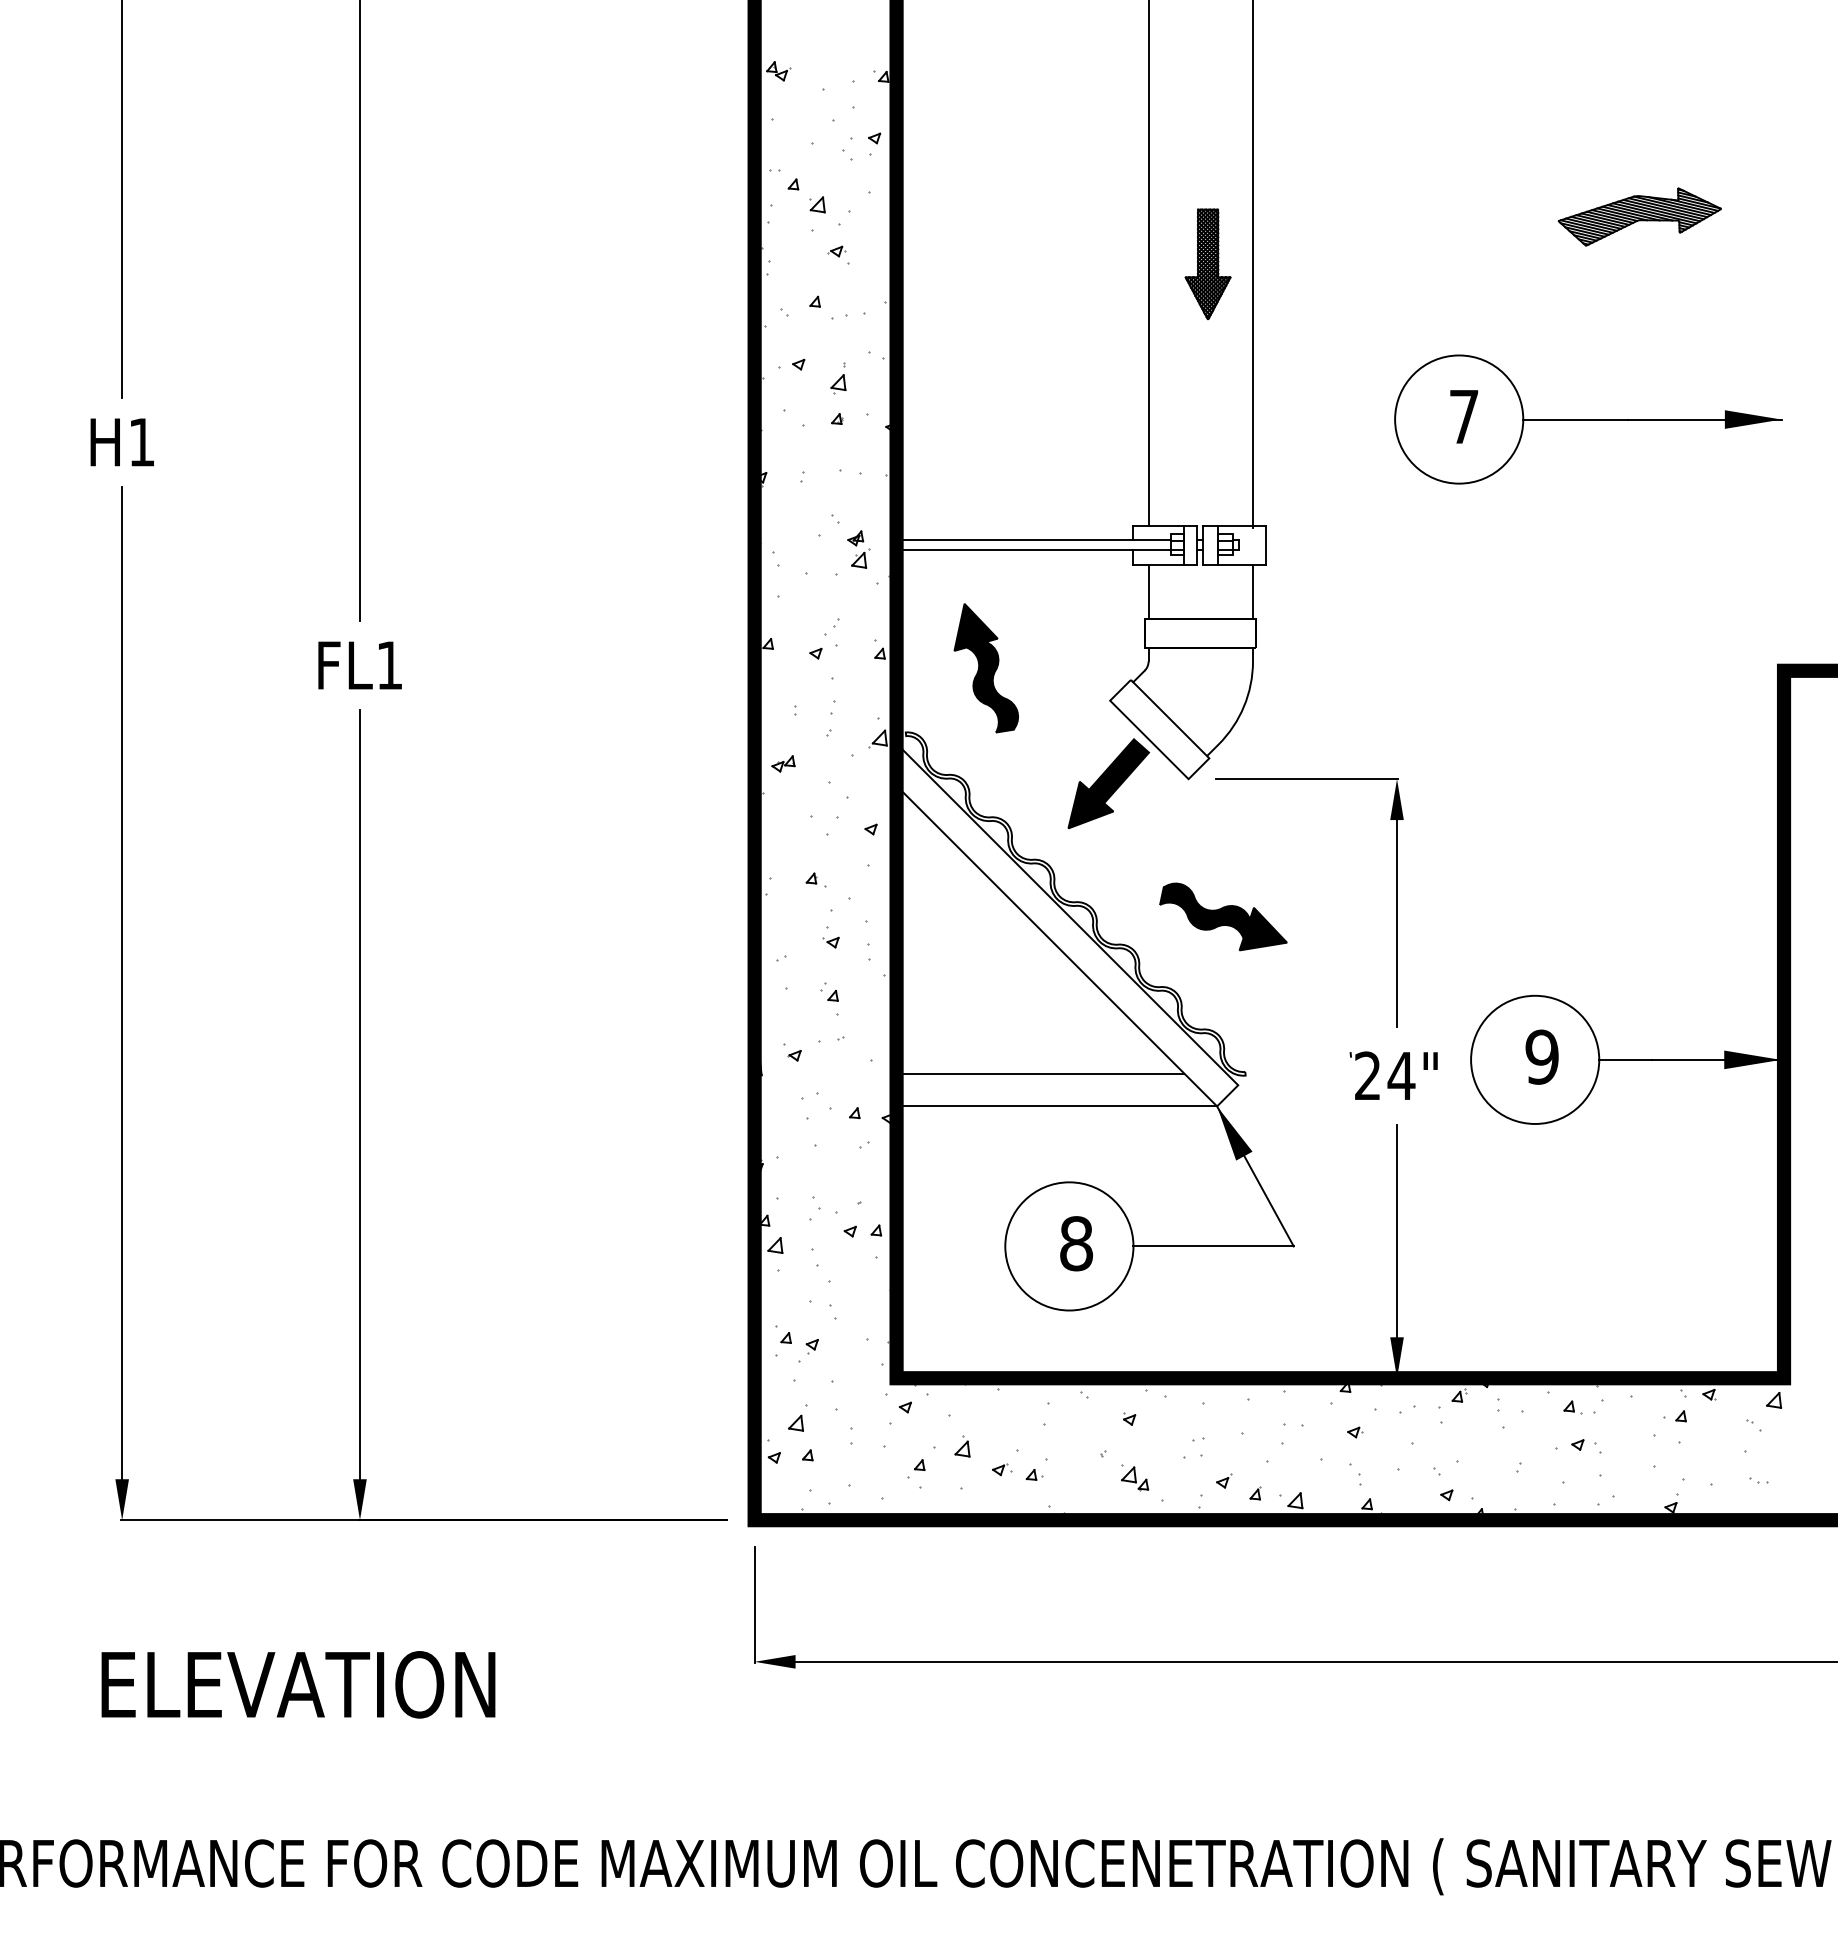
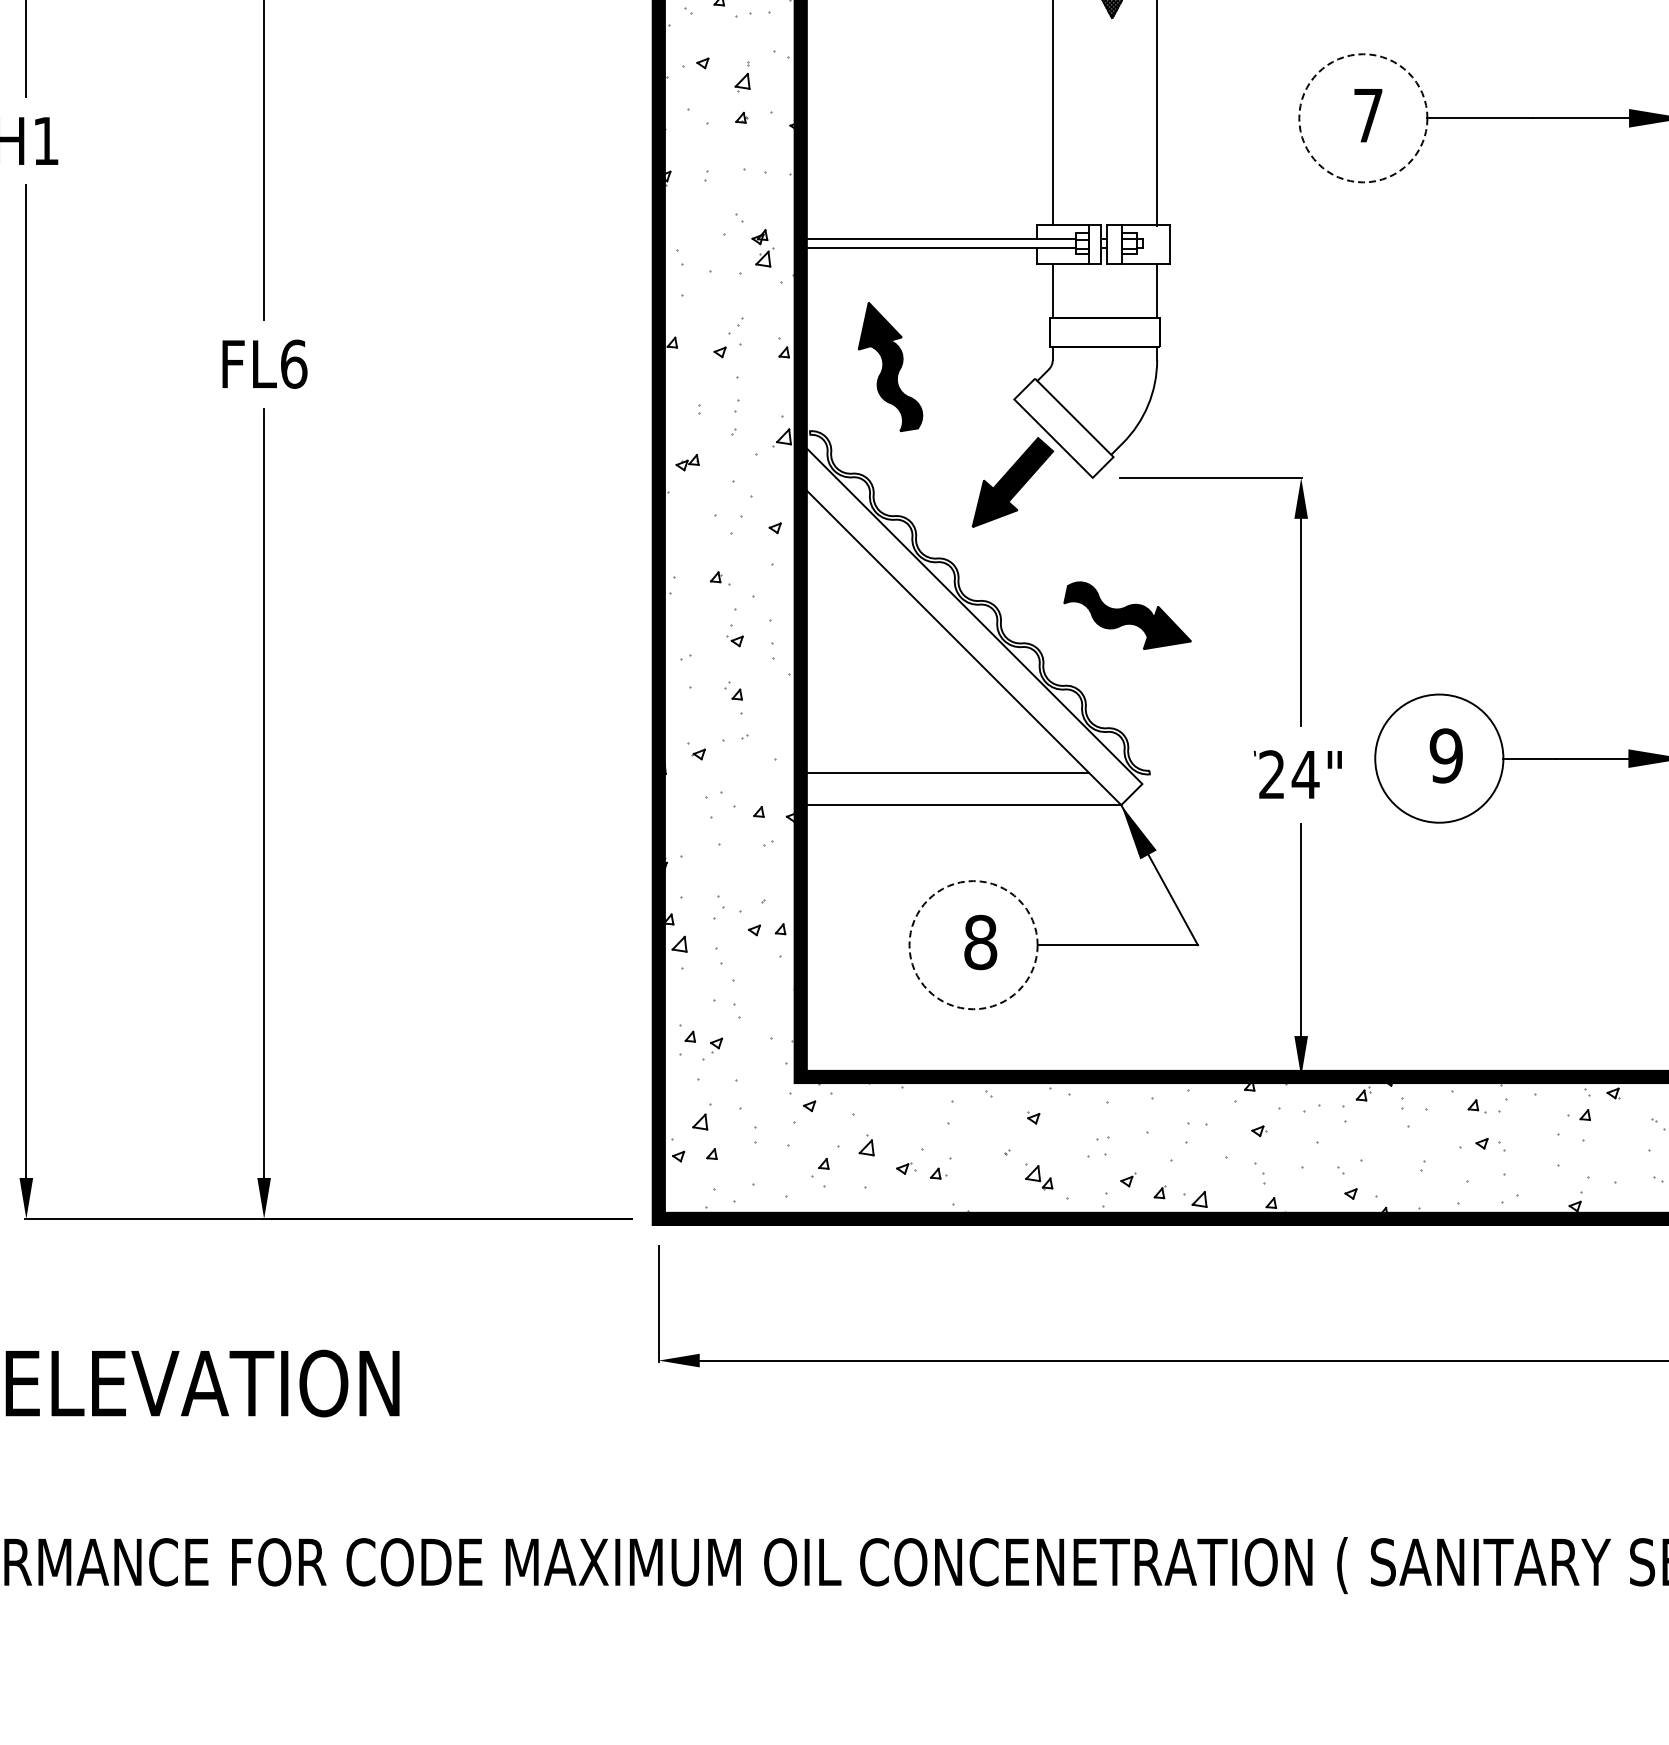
circle: (1459, 419) -> (1363, 118), solid -> dashed
text: (389, 665) -> (293, 364), FL1 -> FL6
circle: (1069, 1246) -> (973, 945), solid -> dashed

